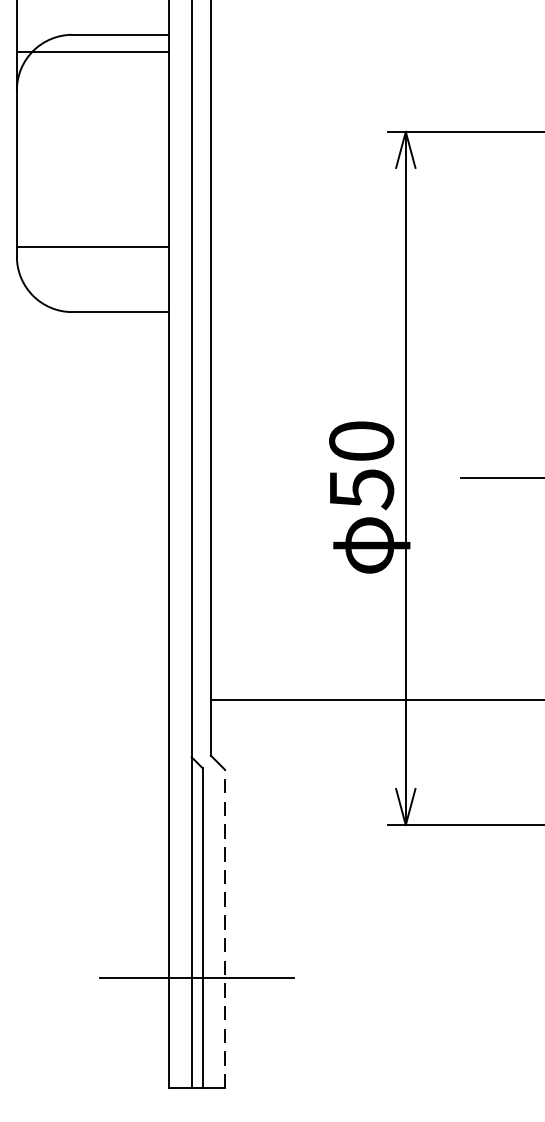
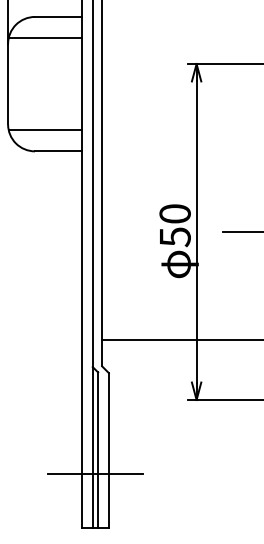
line: (94, 52) -> (45, 38), moved
line: (94, 246) -> (45, 129), moved
line: (224, 927) -> (108, 449), dashed -> solid

